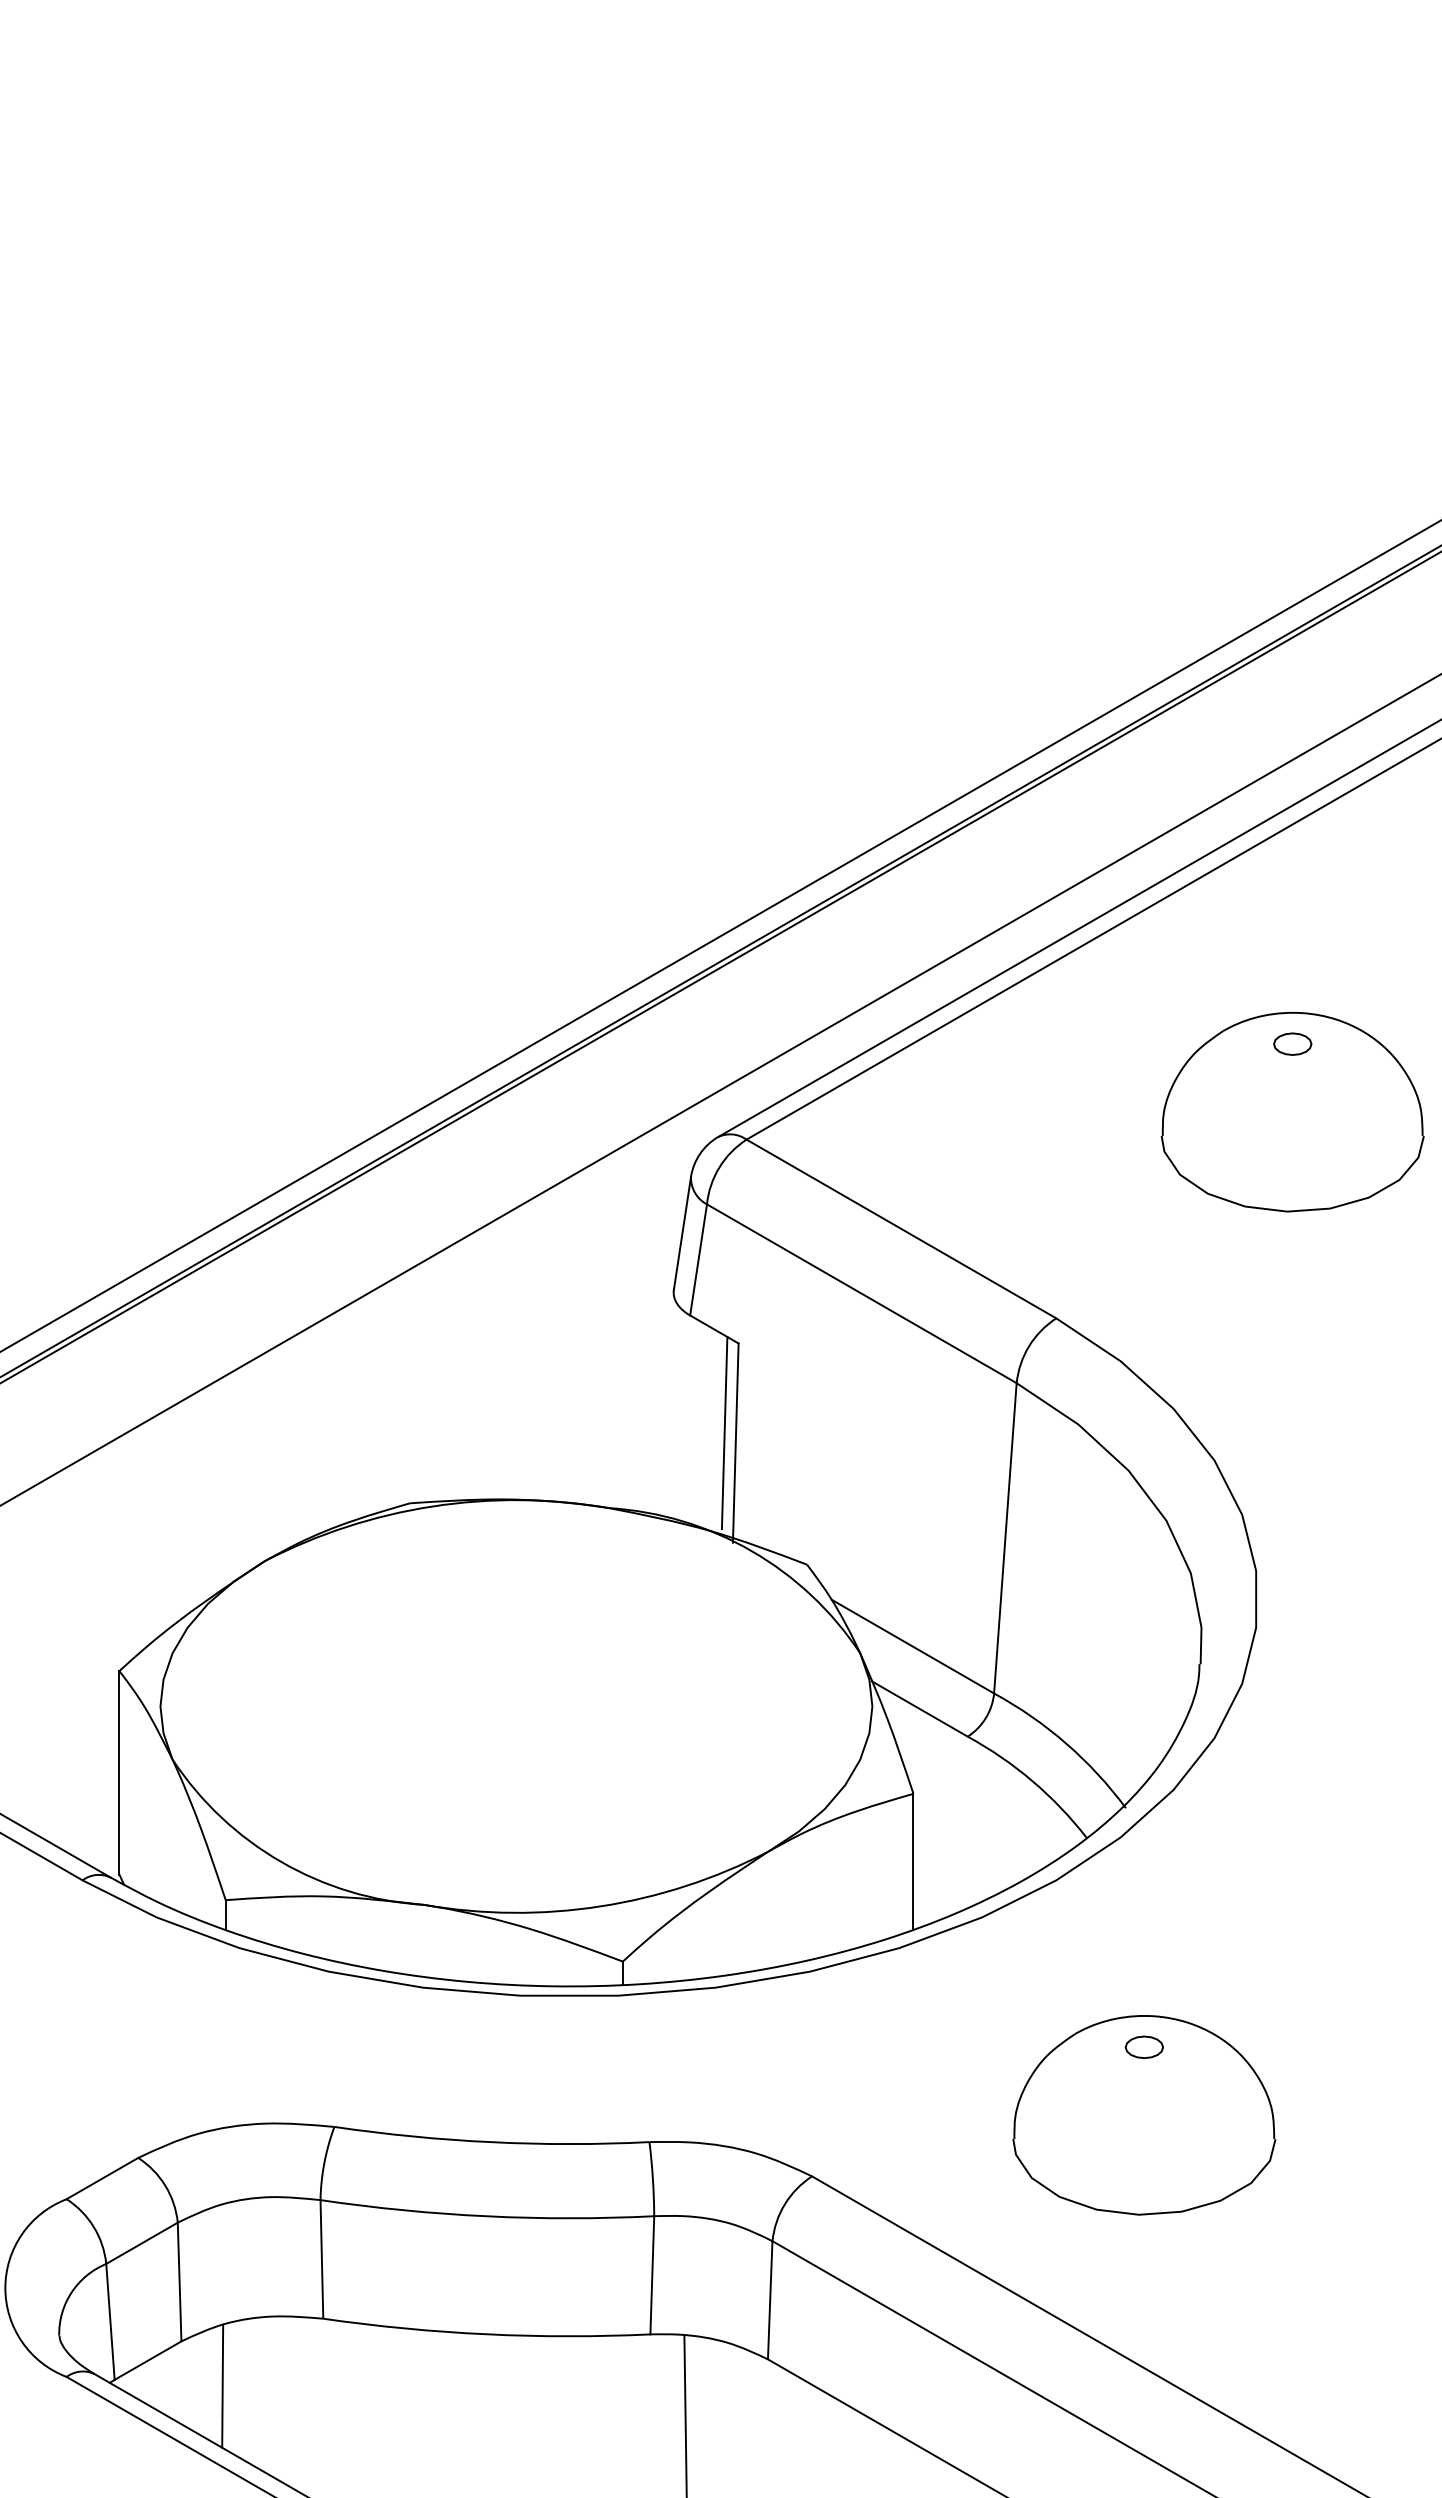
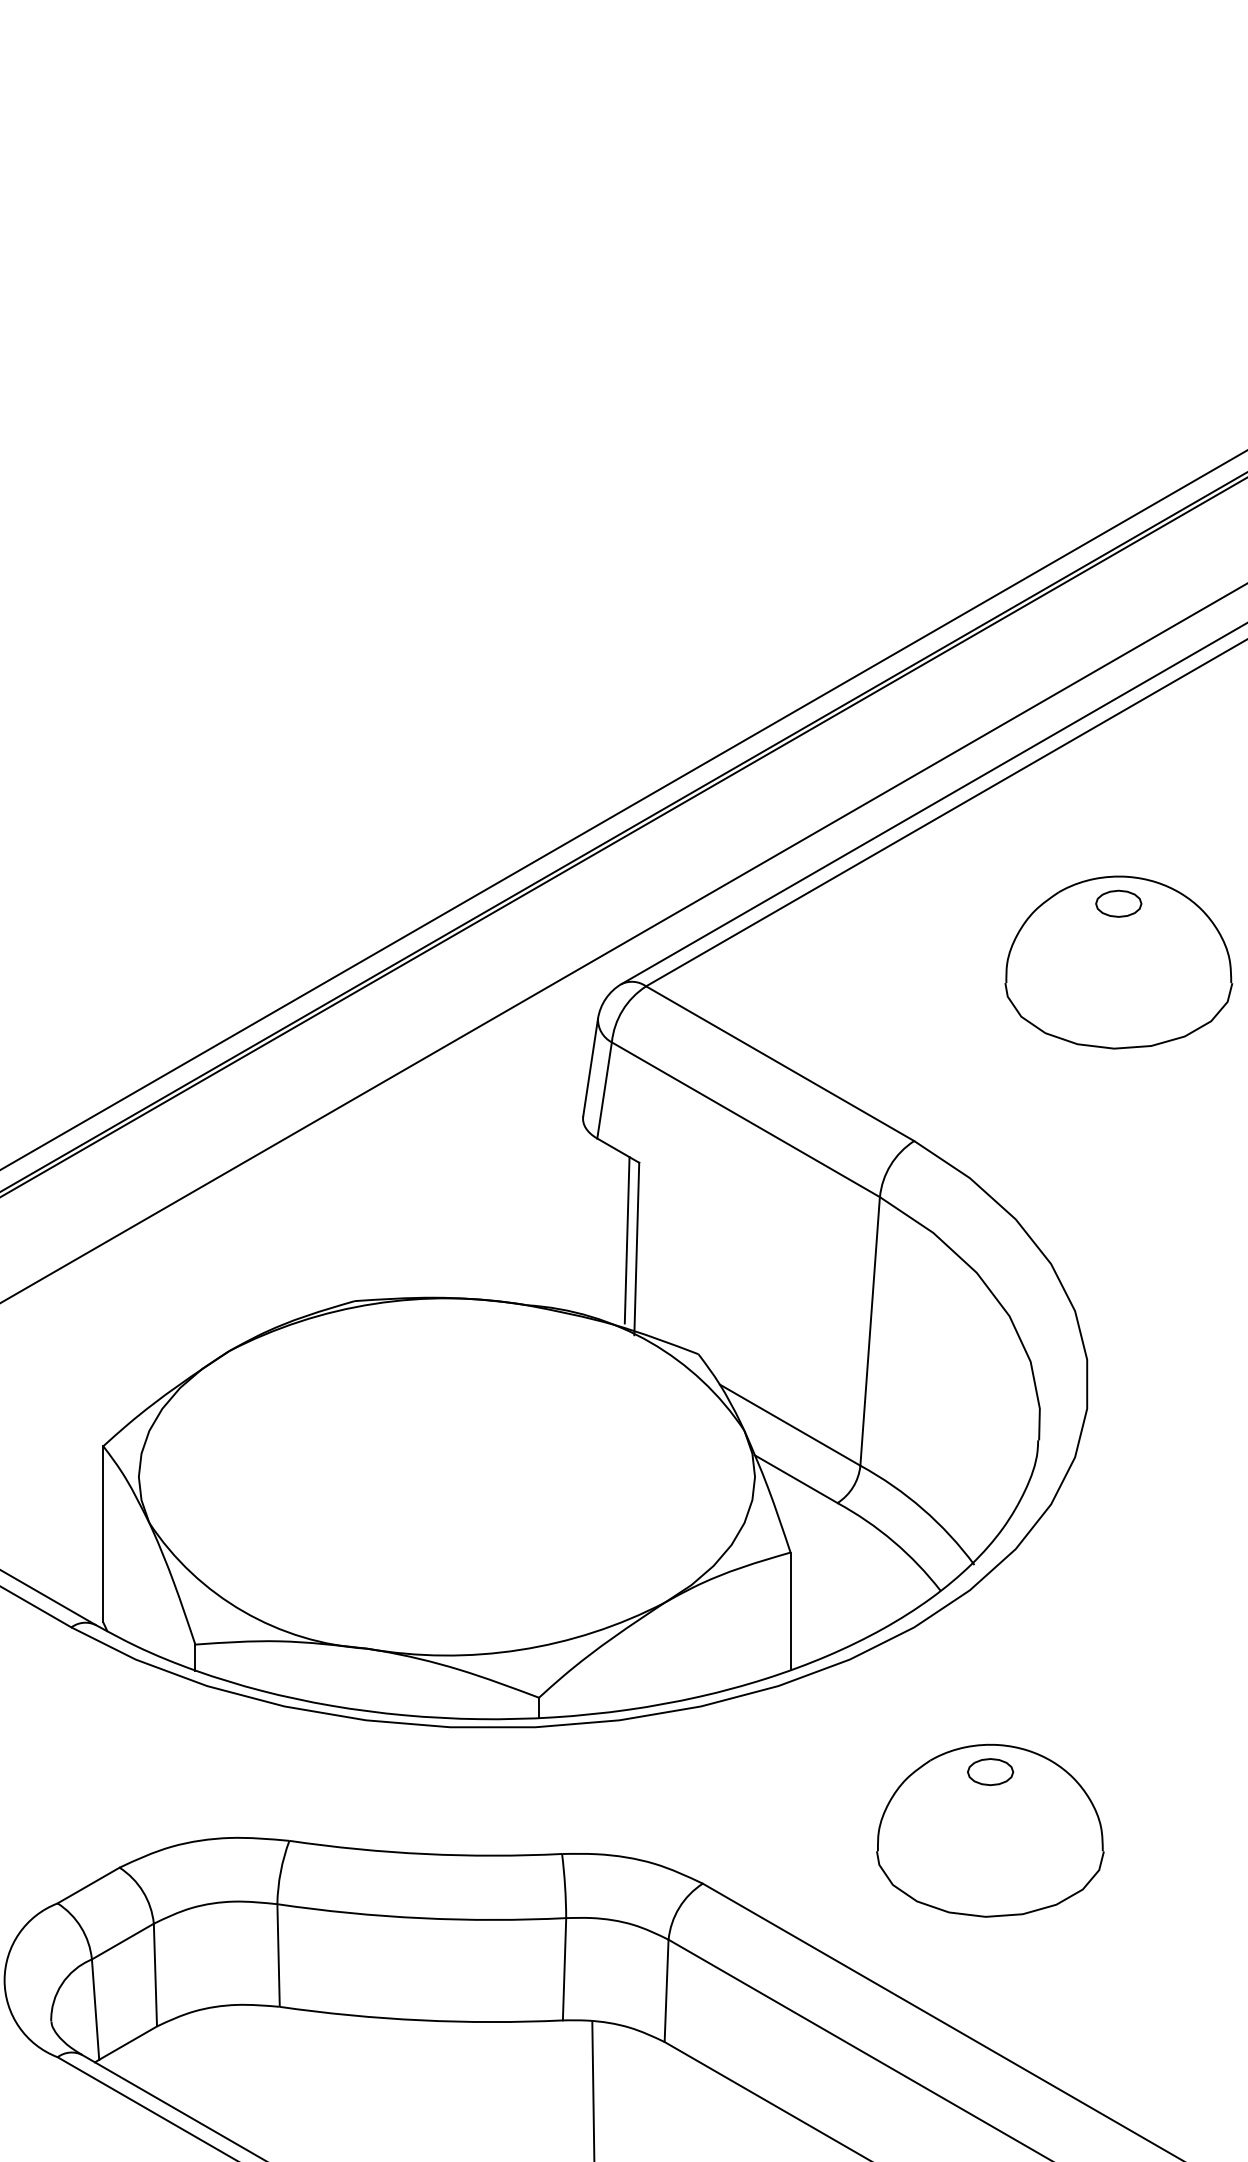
part: (1292, 1043) -> (1118, 903), size x1.4
part: (1143, 2046) -> (989, 1771), size x1.4
line: (222, 2385) -> (192, 2064), removed

